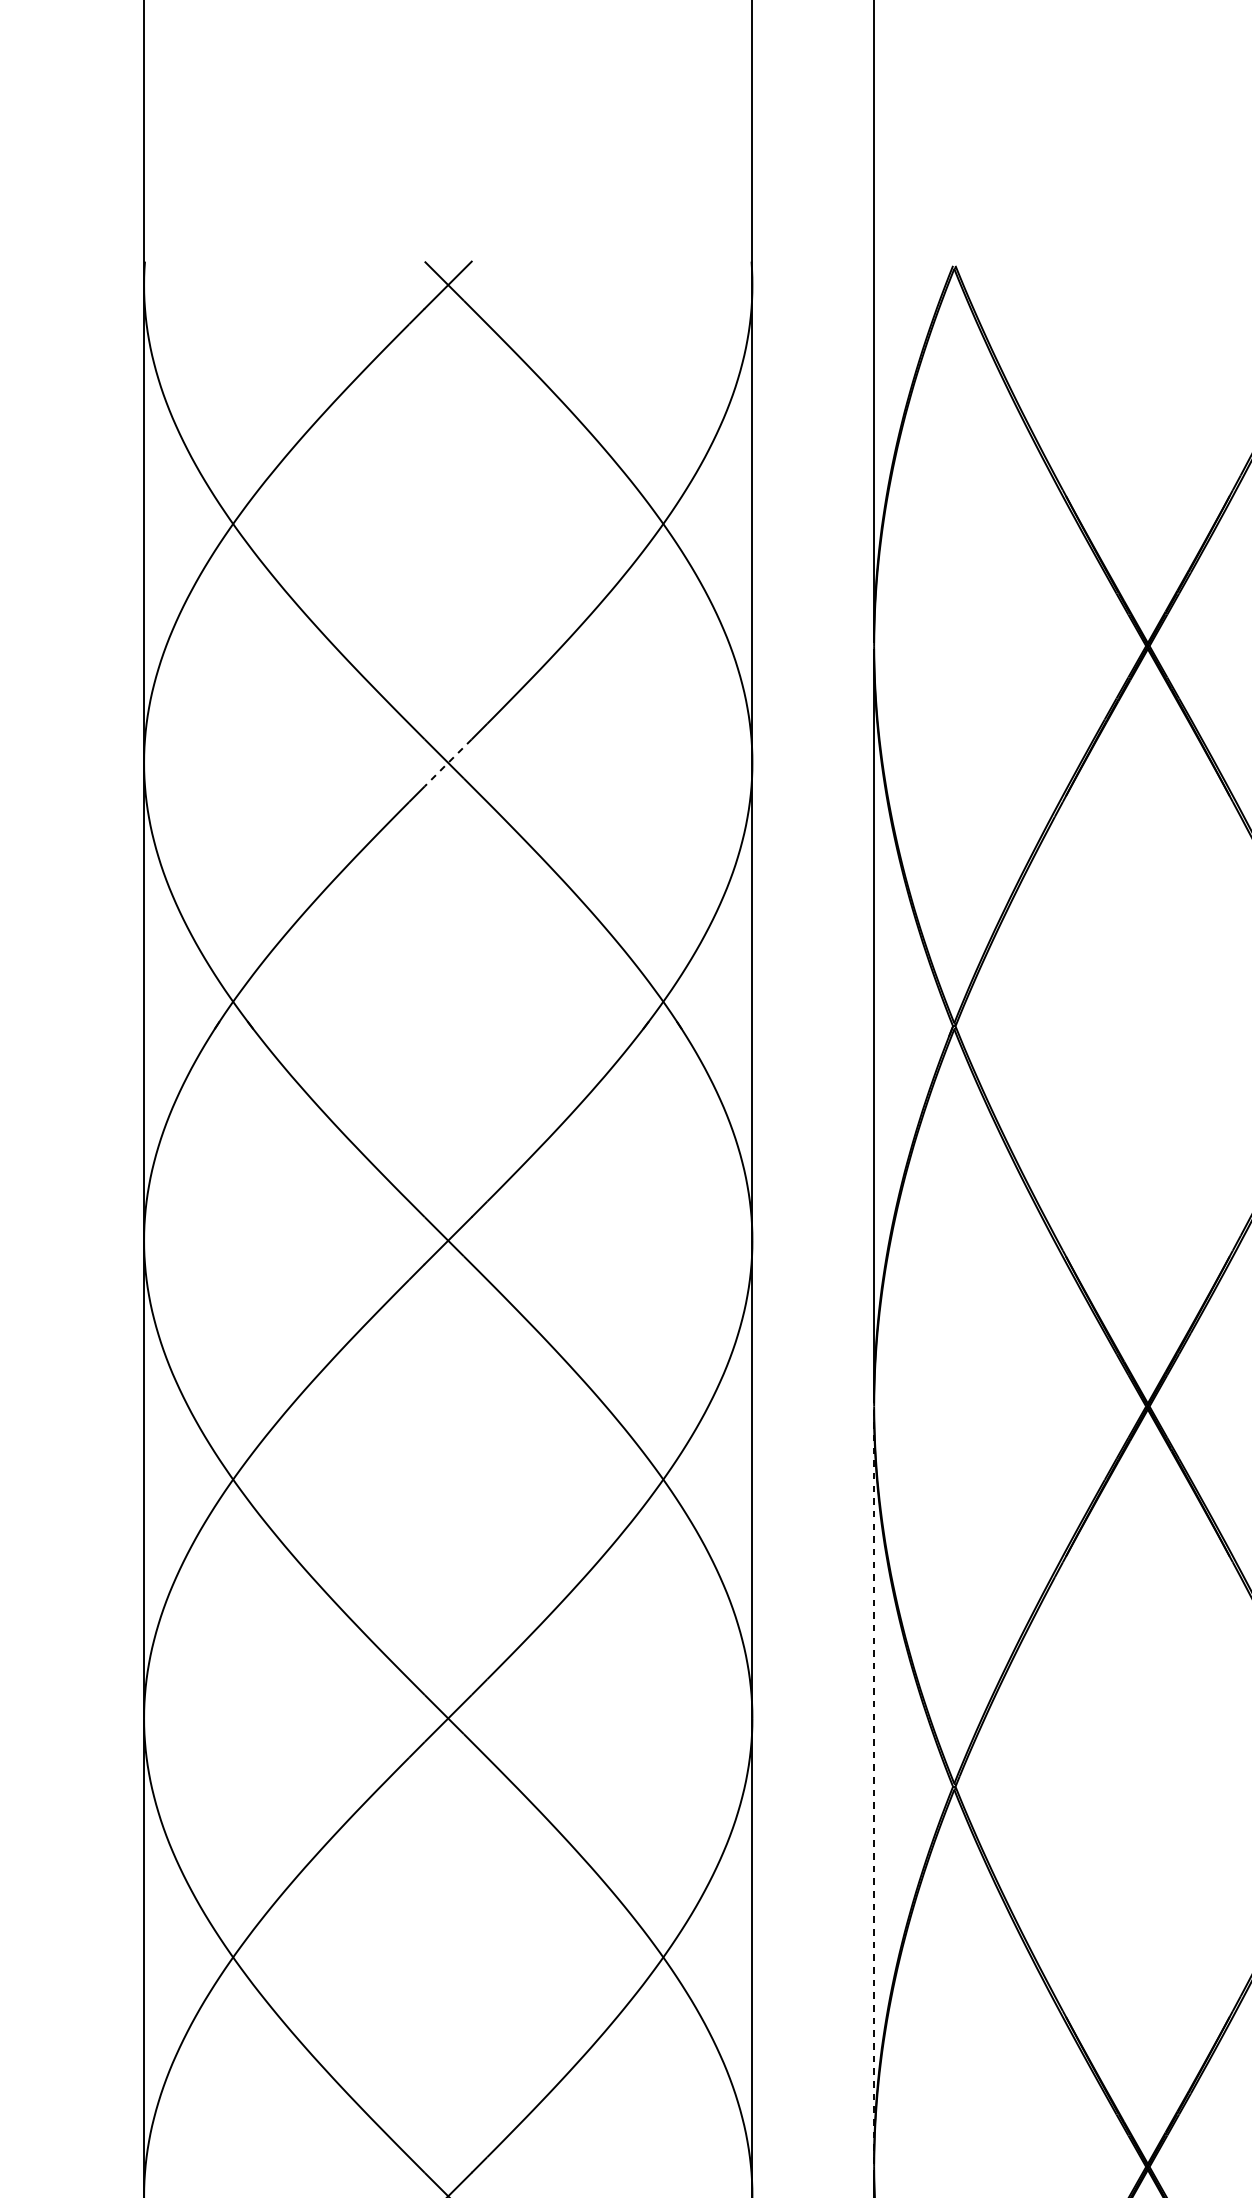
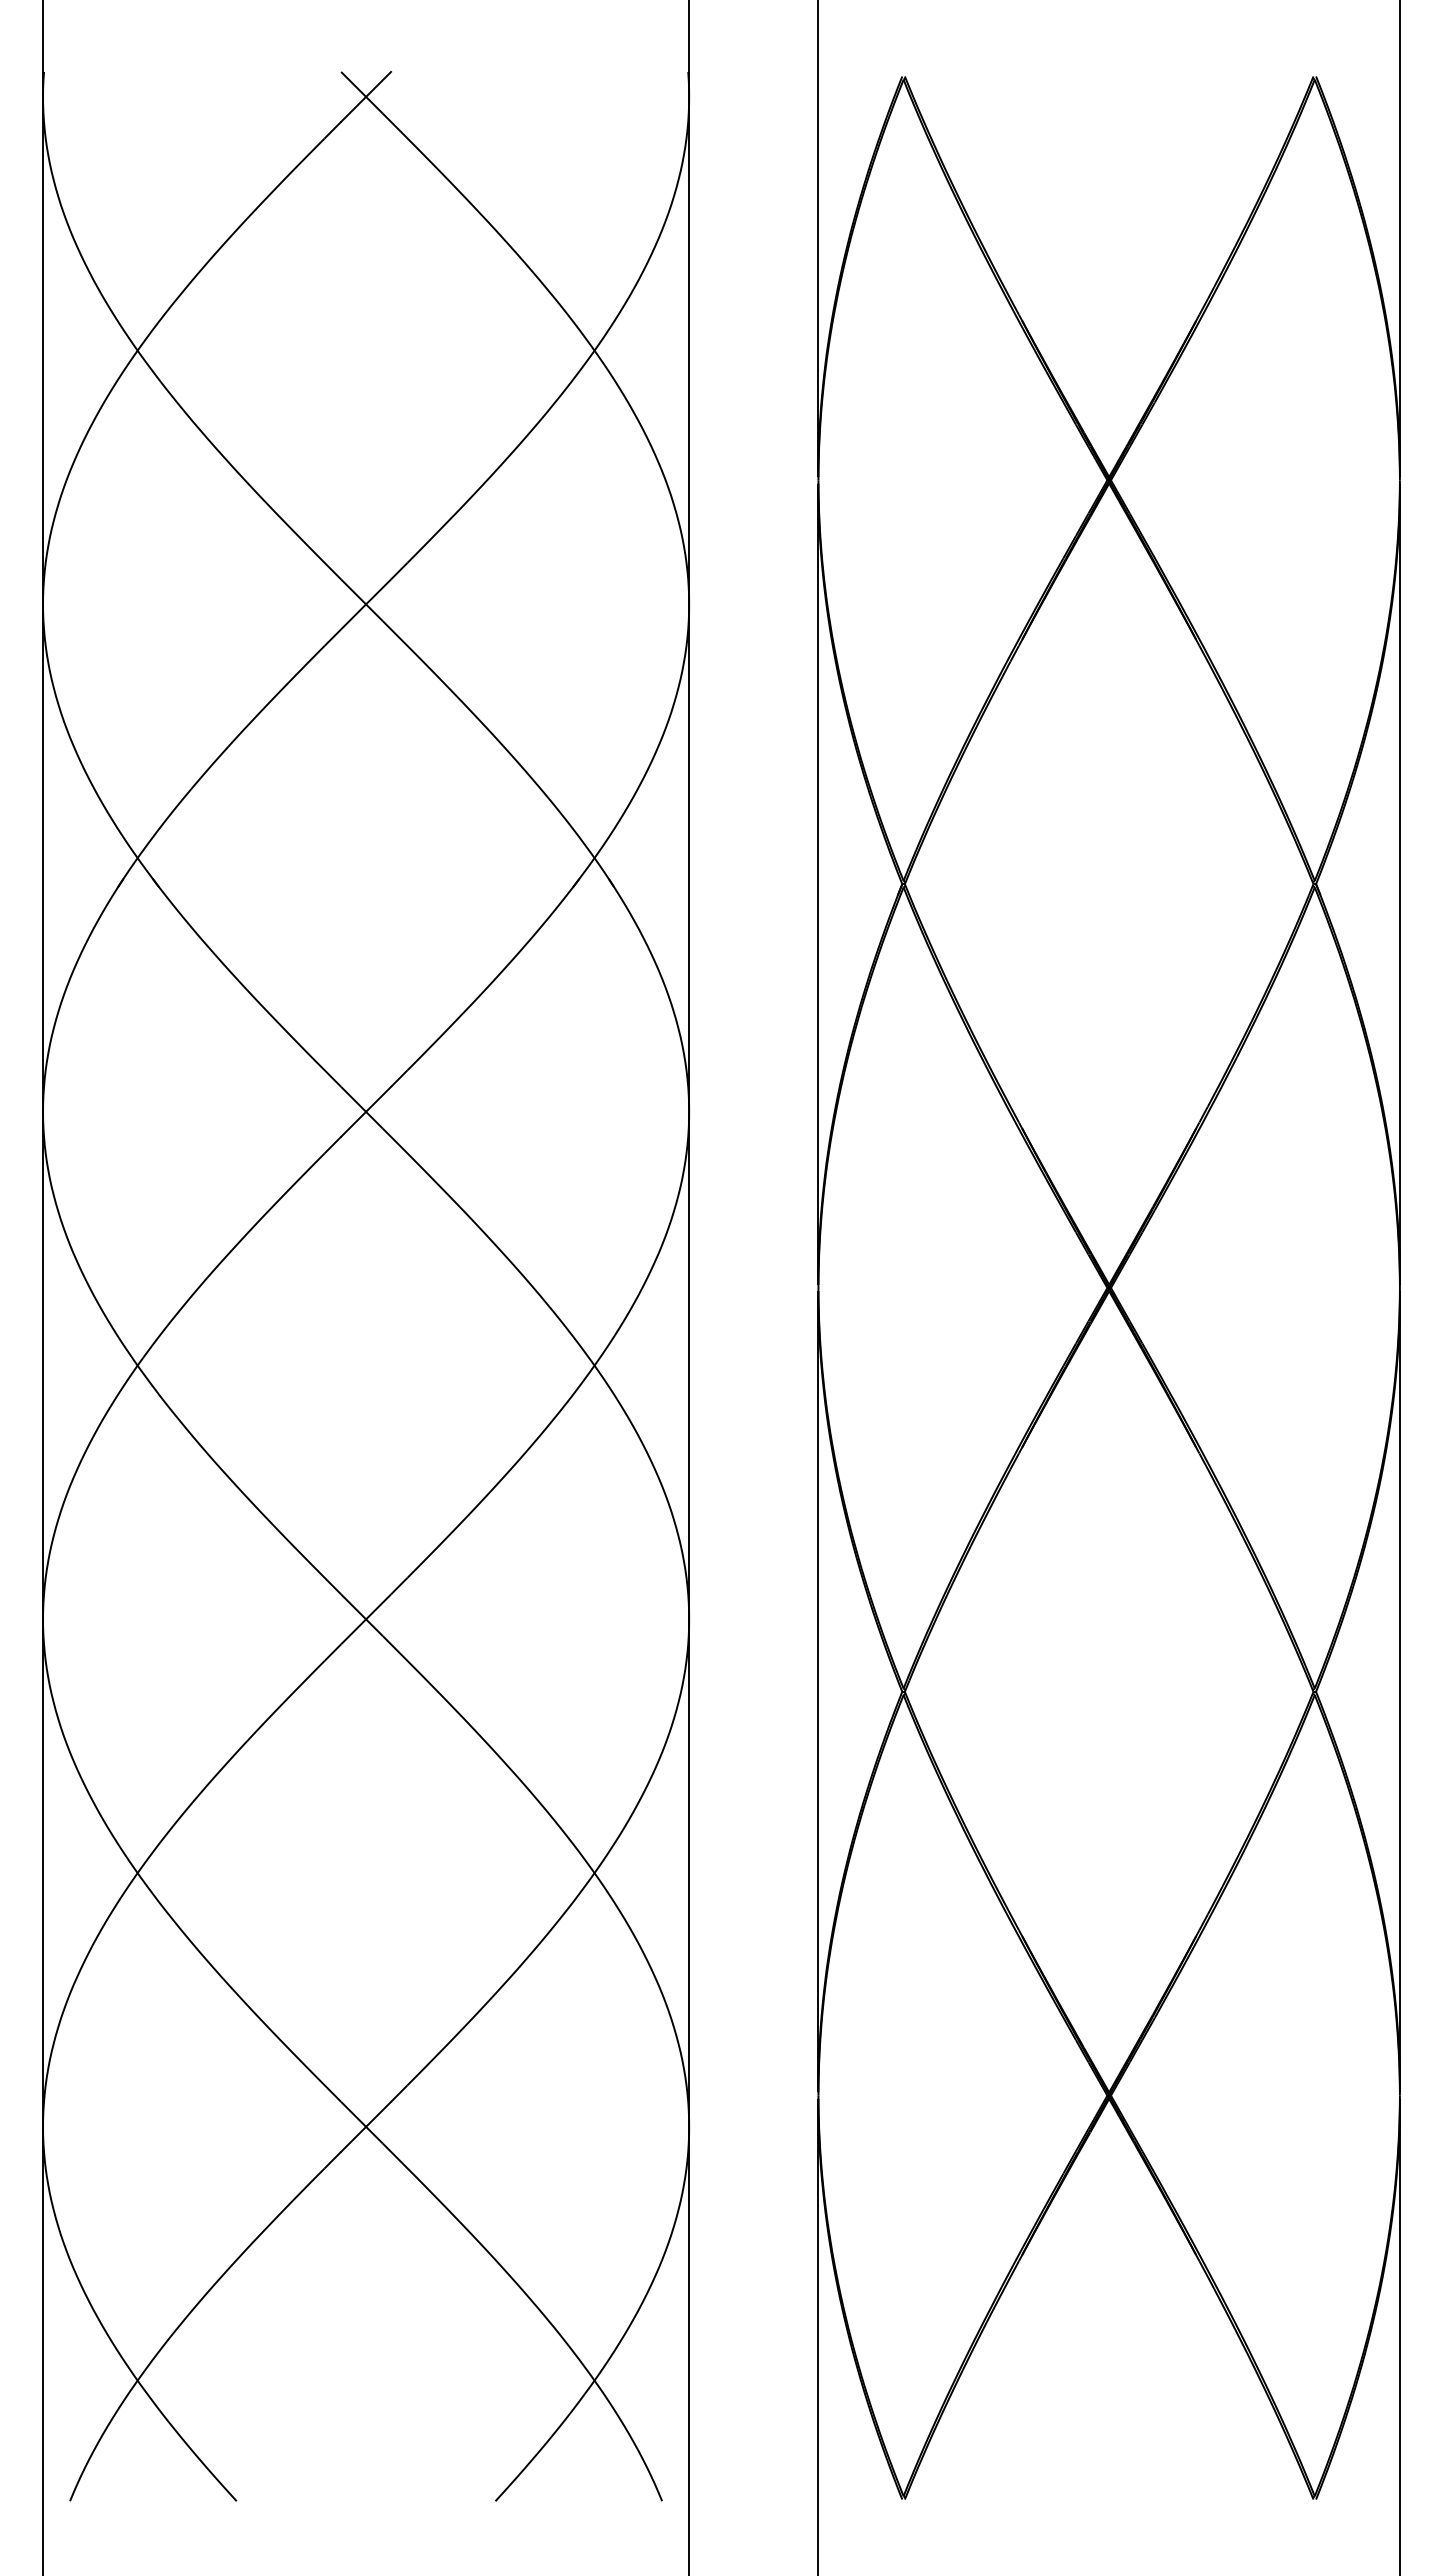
line: (448, 762) -> (366, 604), dashed -> solid
line: (874, 1786) -> (818, 1691), dashed -> solid

